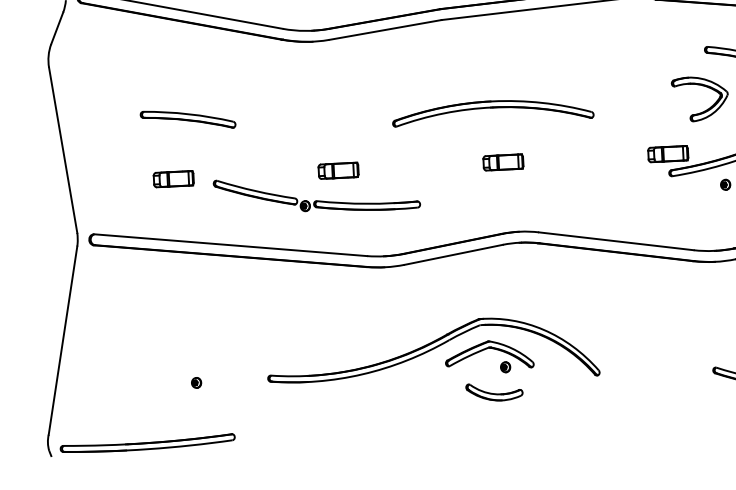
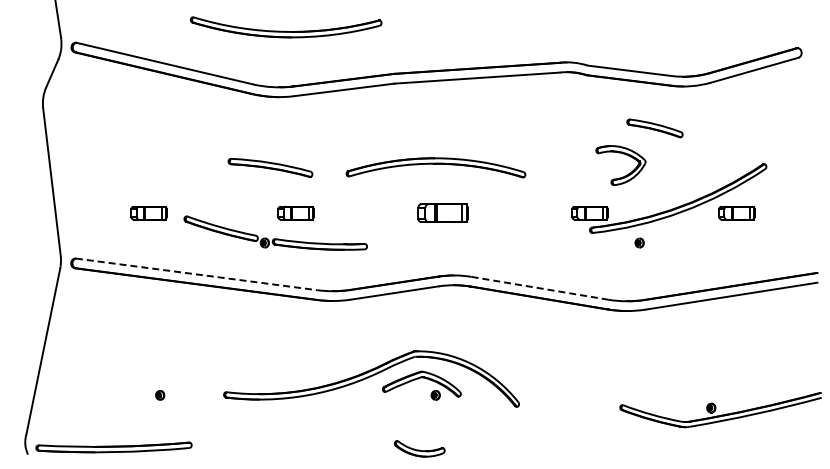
part: (188, 119) -> (270, 167), moved
part: (502, 161) -> (442, 212), size x1.4
line: (617, 241) -> (540, 288), solid -> dashed
line: (230, 245) -> (196, 274), solid -> dashed
part: (494, 391) -> (419, 448), moved

